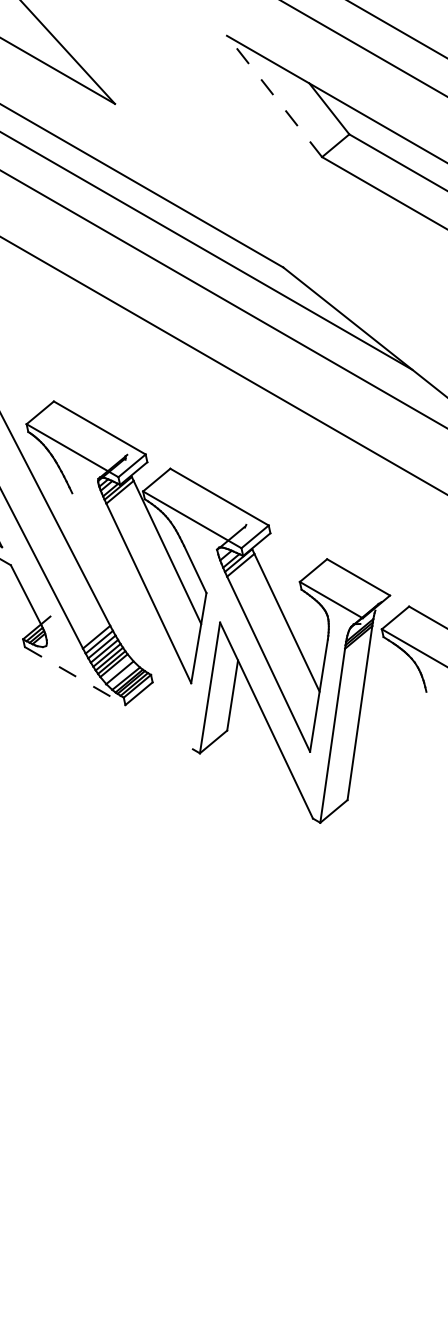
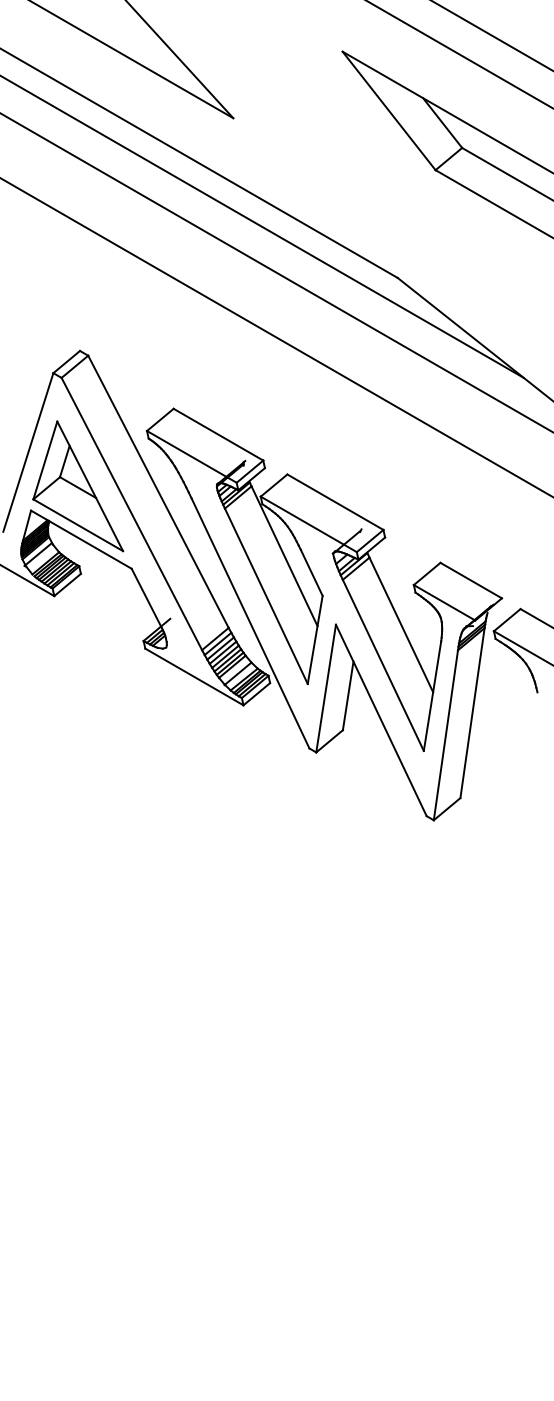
line: (273, 96) -> (388, 110), dashed -> solid
line: (132, 621) -> (250, 623), added
line: (75, 675) -> (194, 676), dashed -> solid

